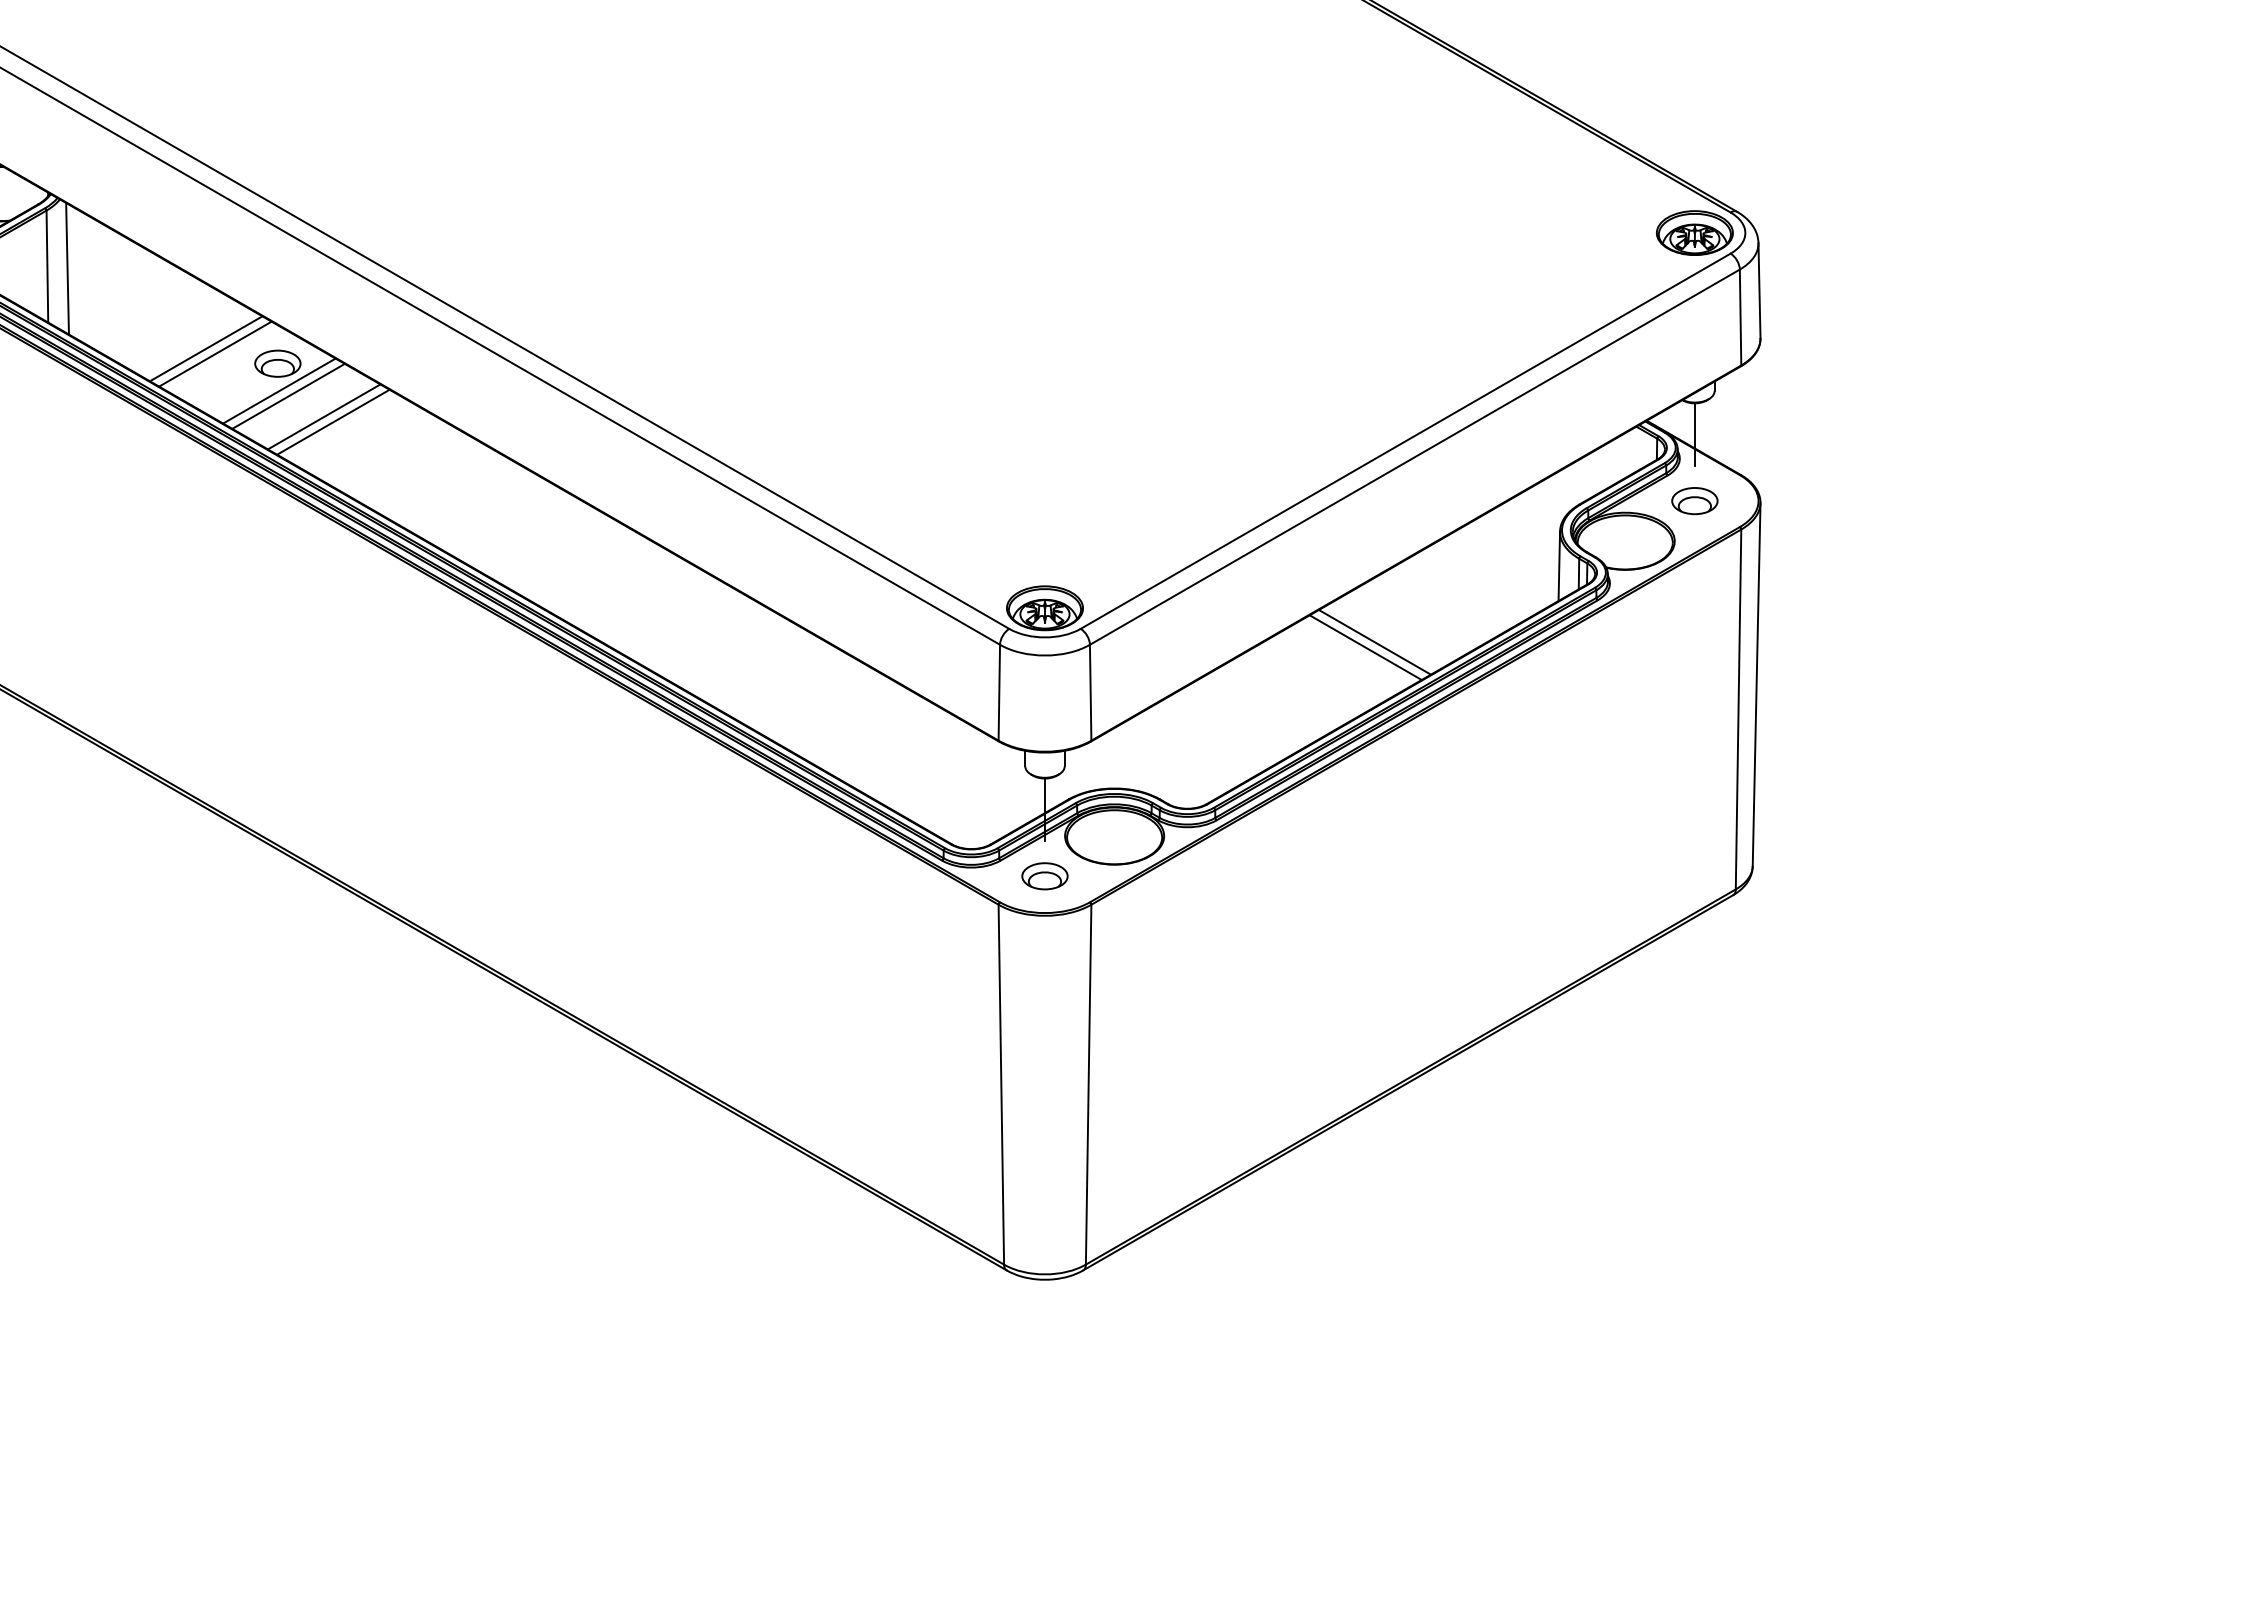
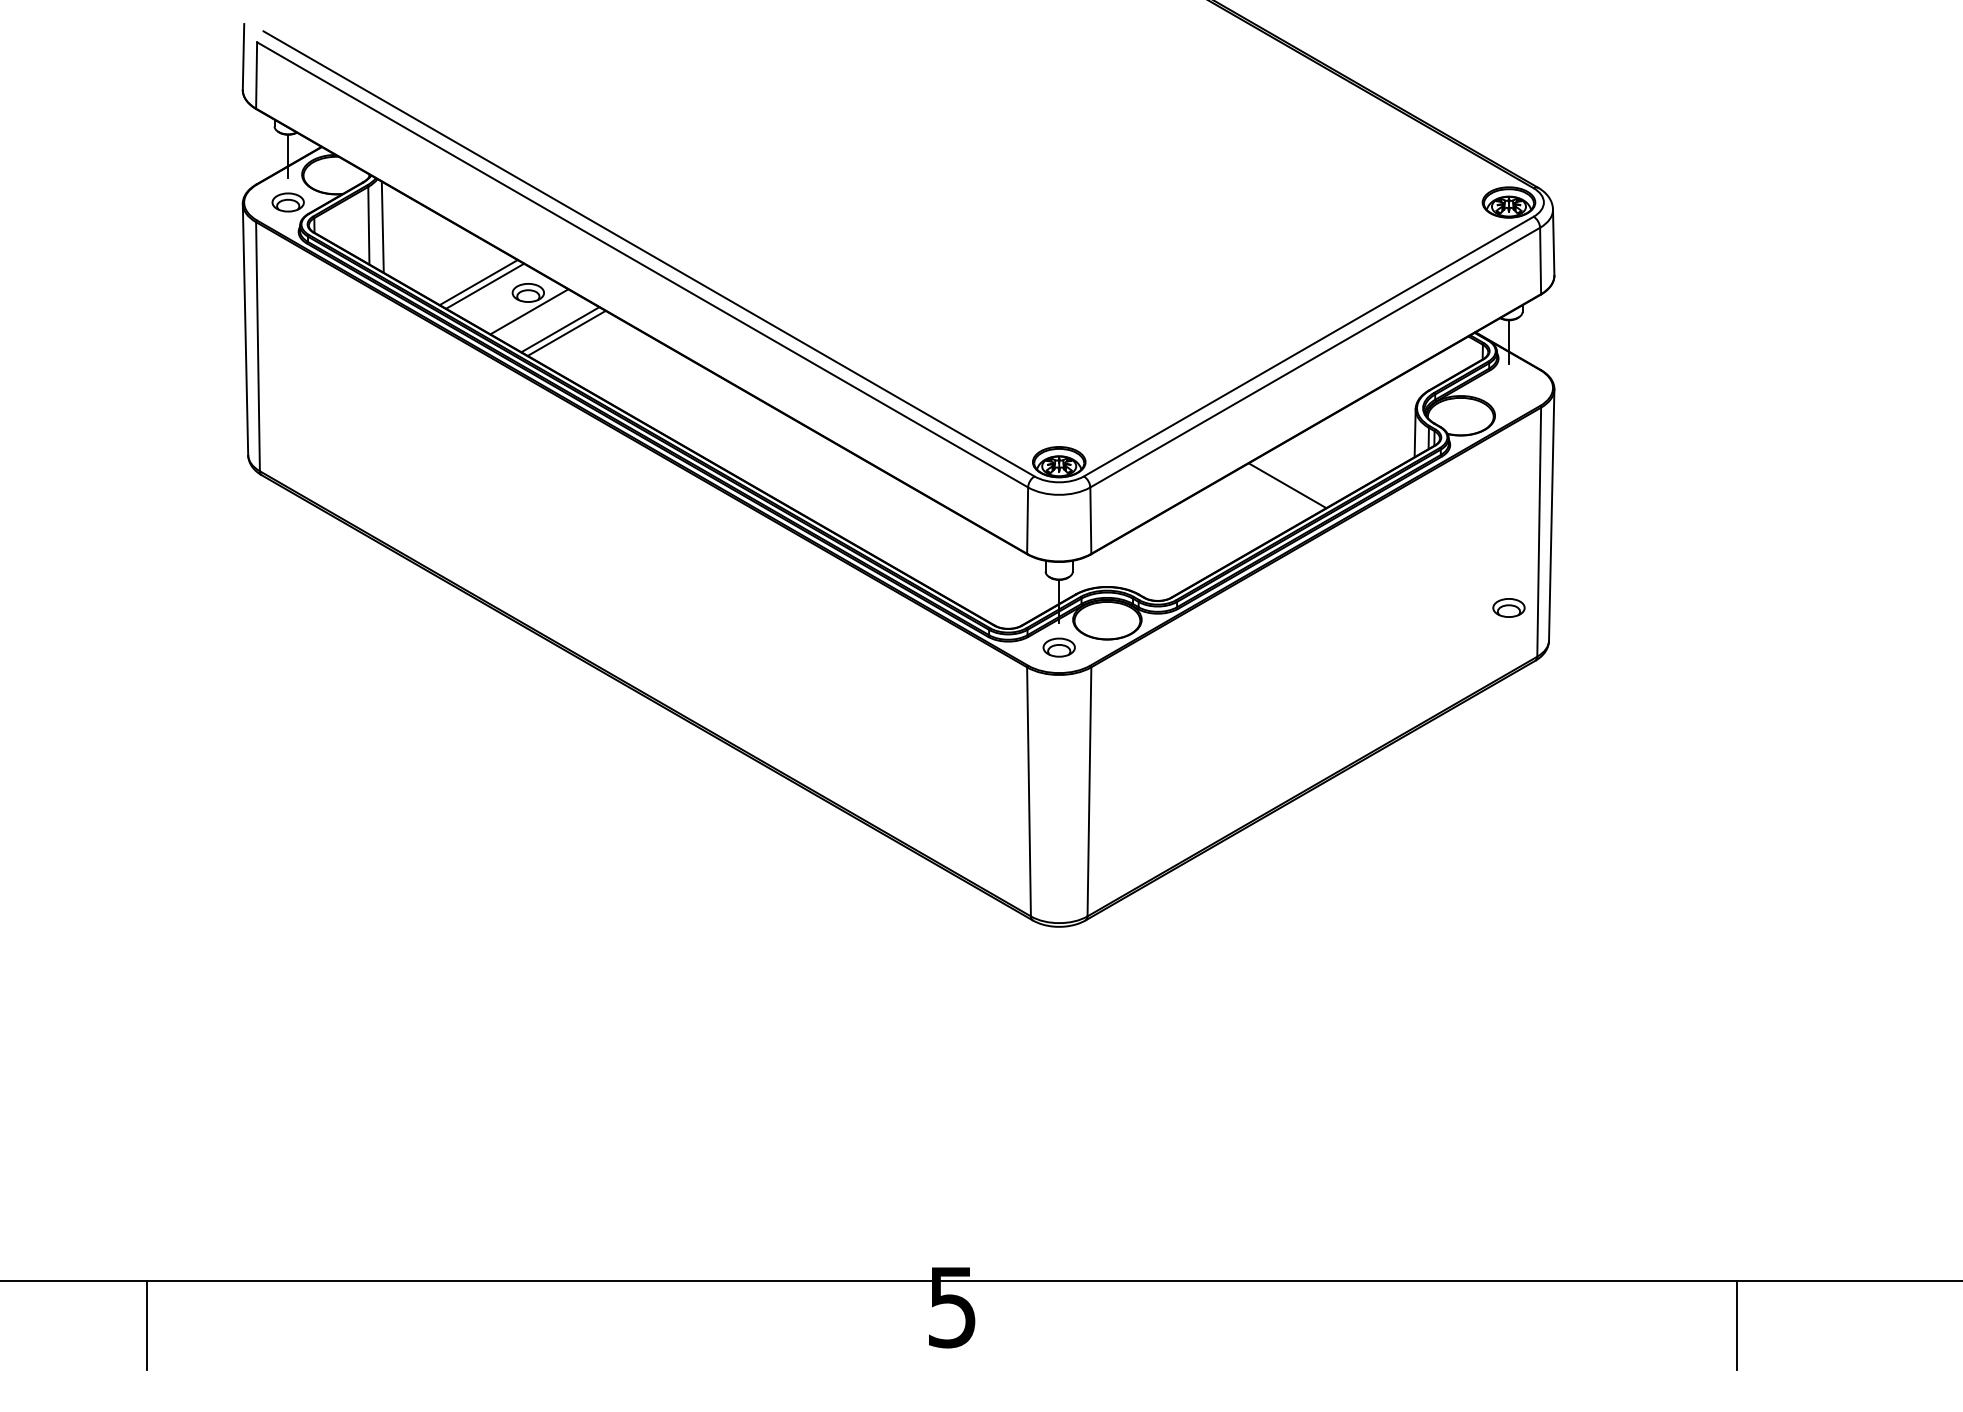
line: (288, 396) -> (535, 315), removed
part: (1694, 500) -> (1508, 607), moved
line: (1364, 647) -> (1280, 489), removed

